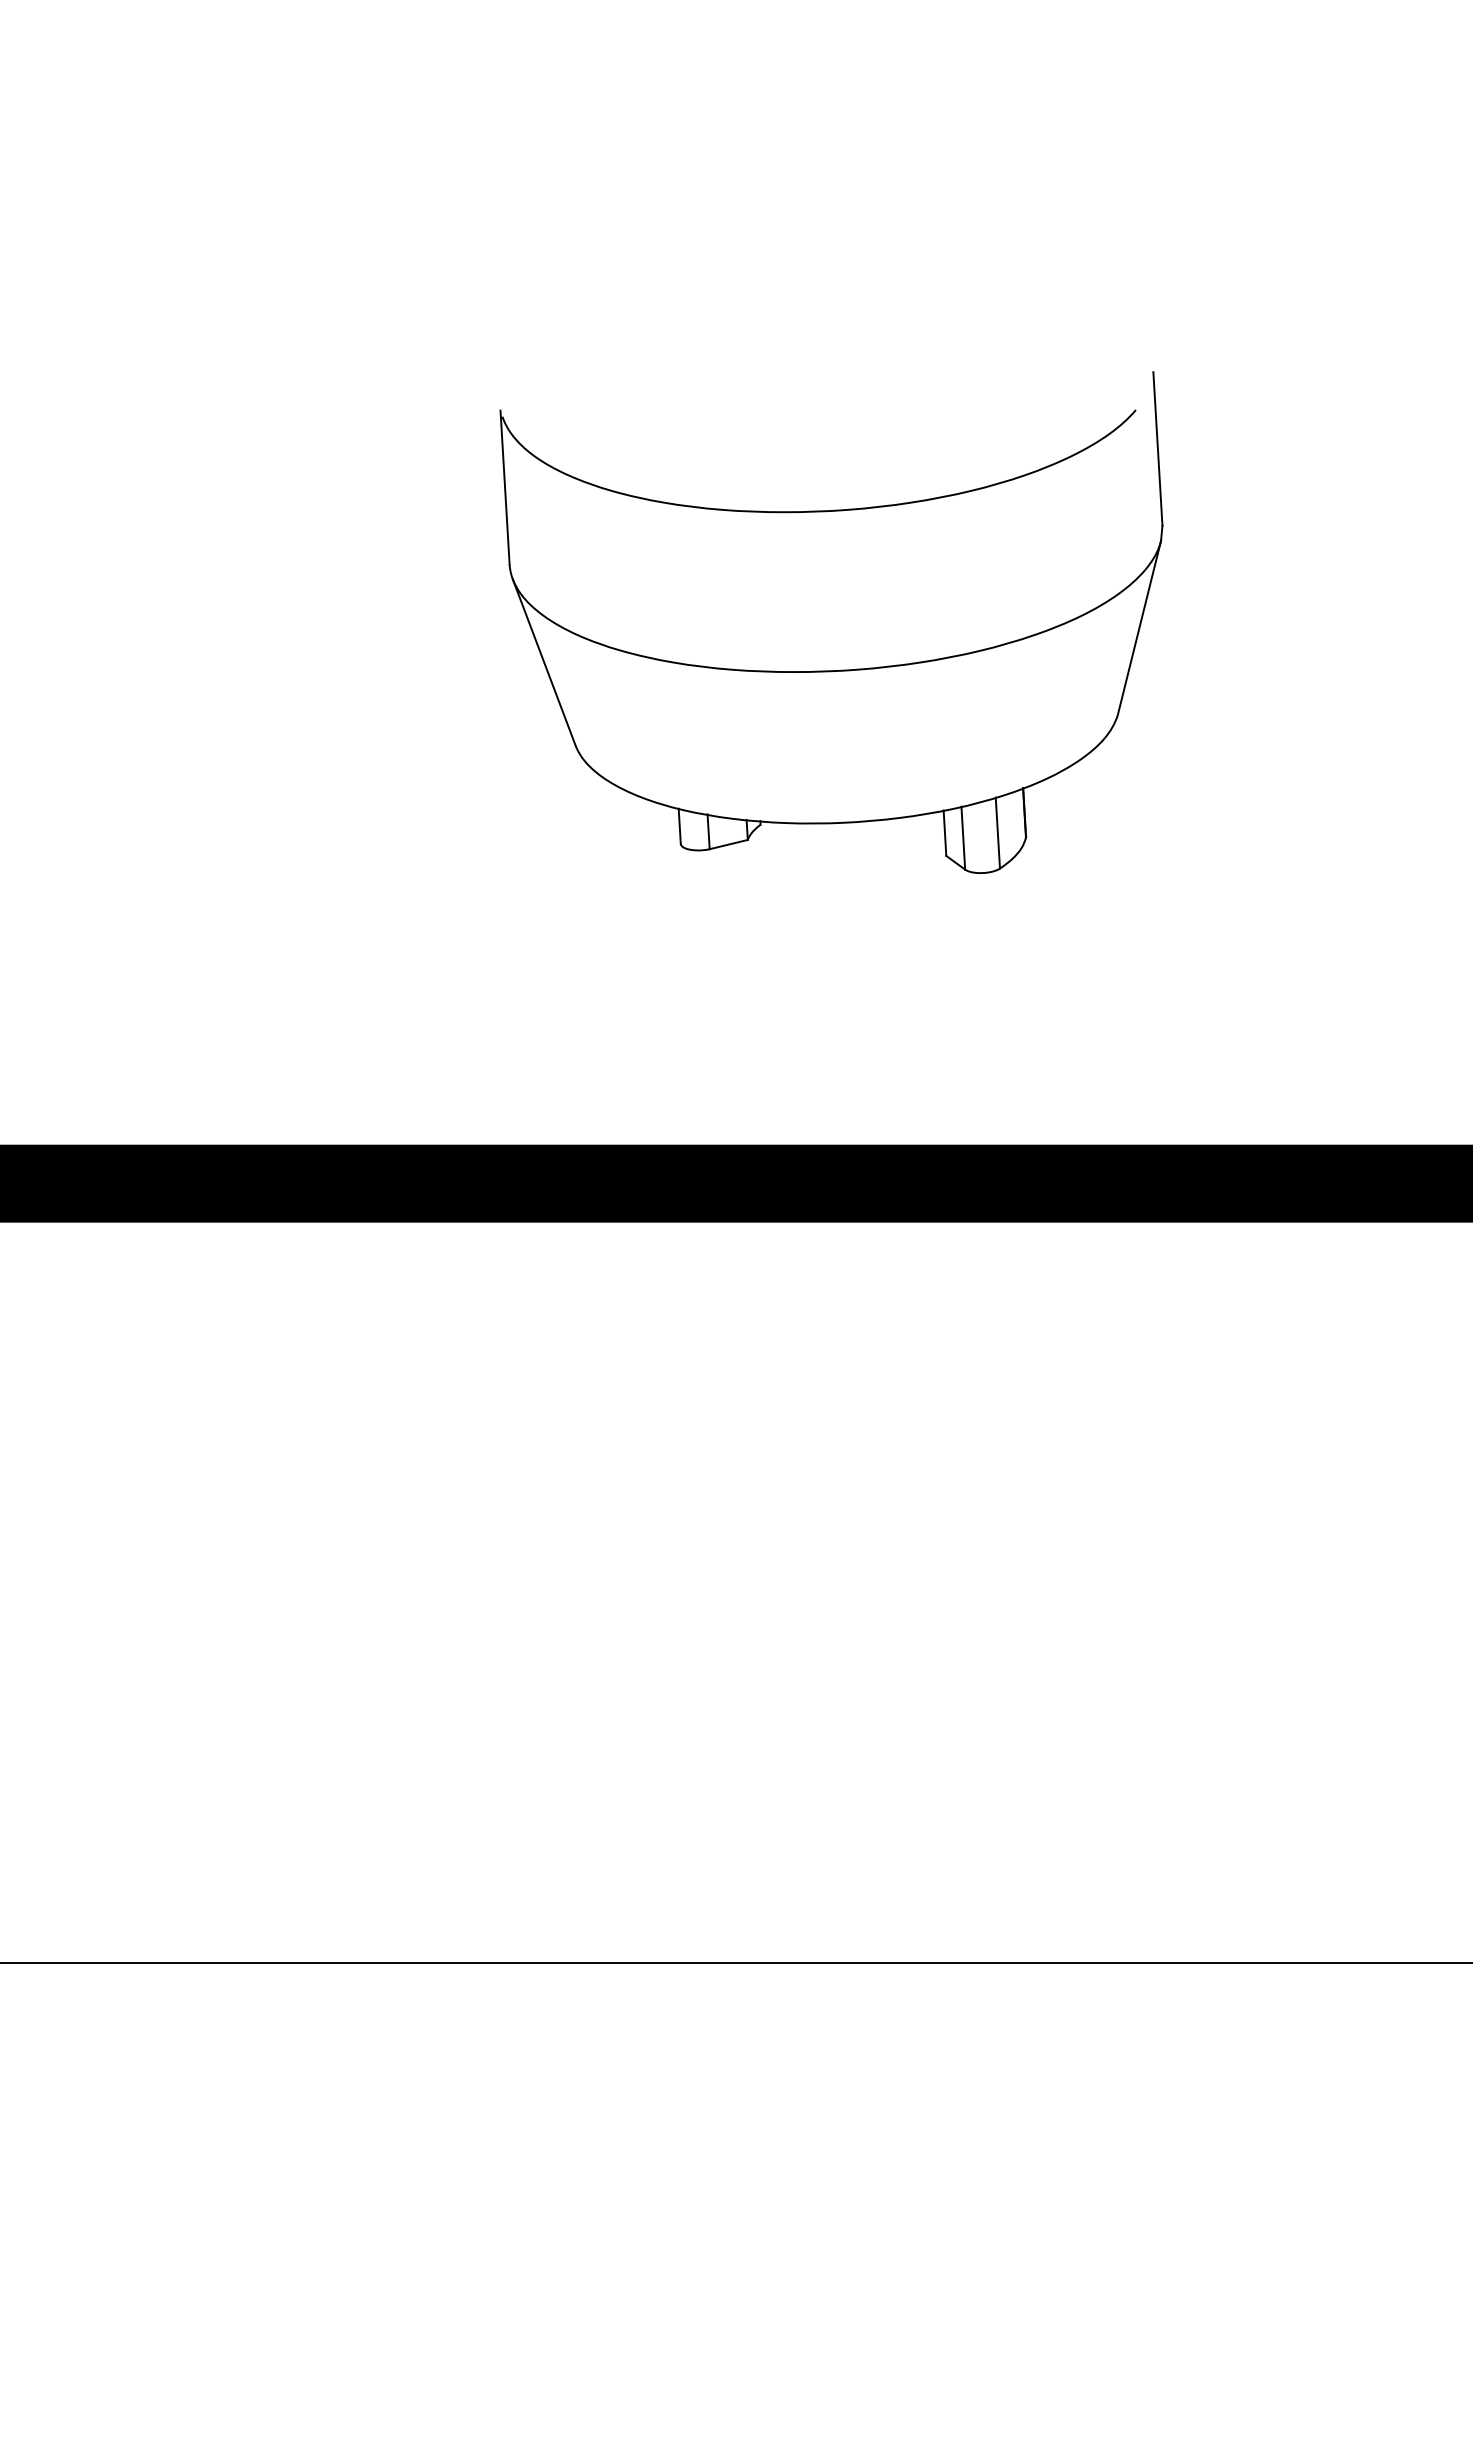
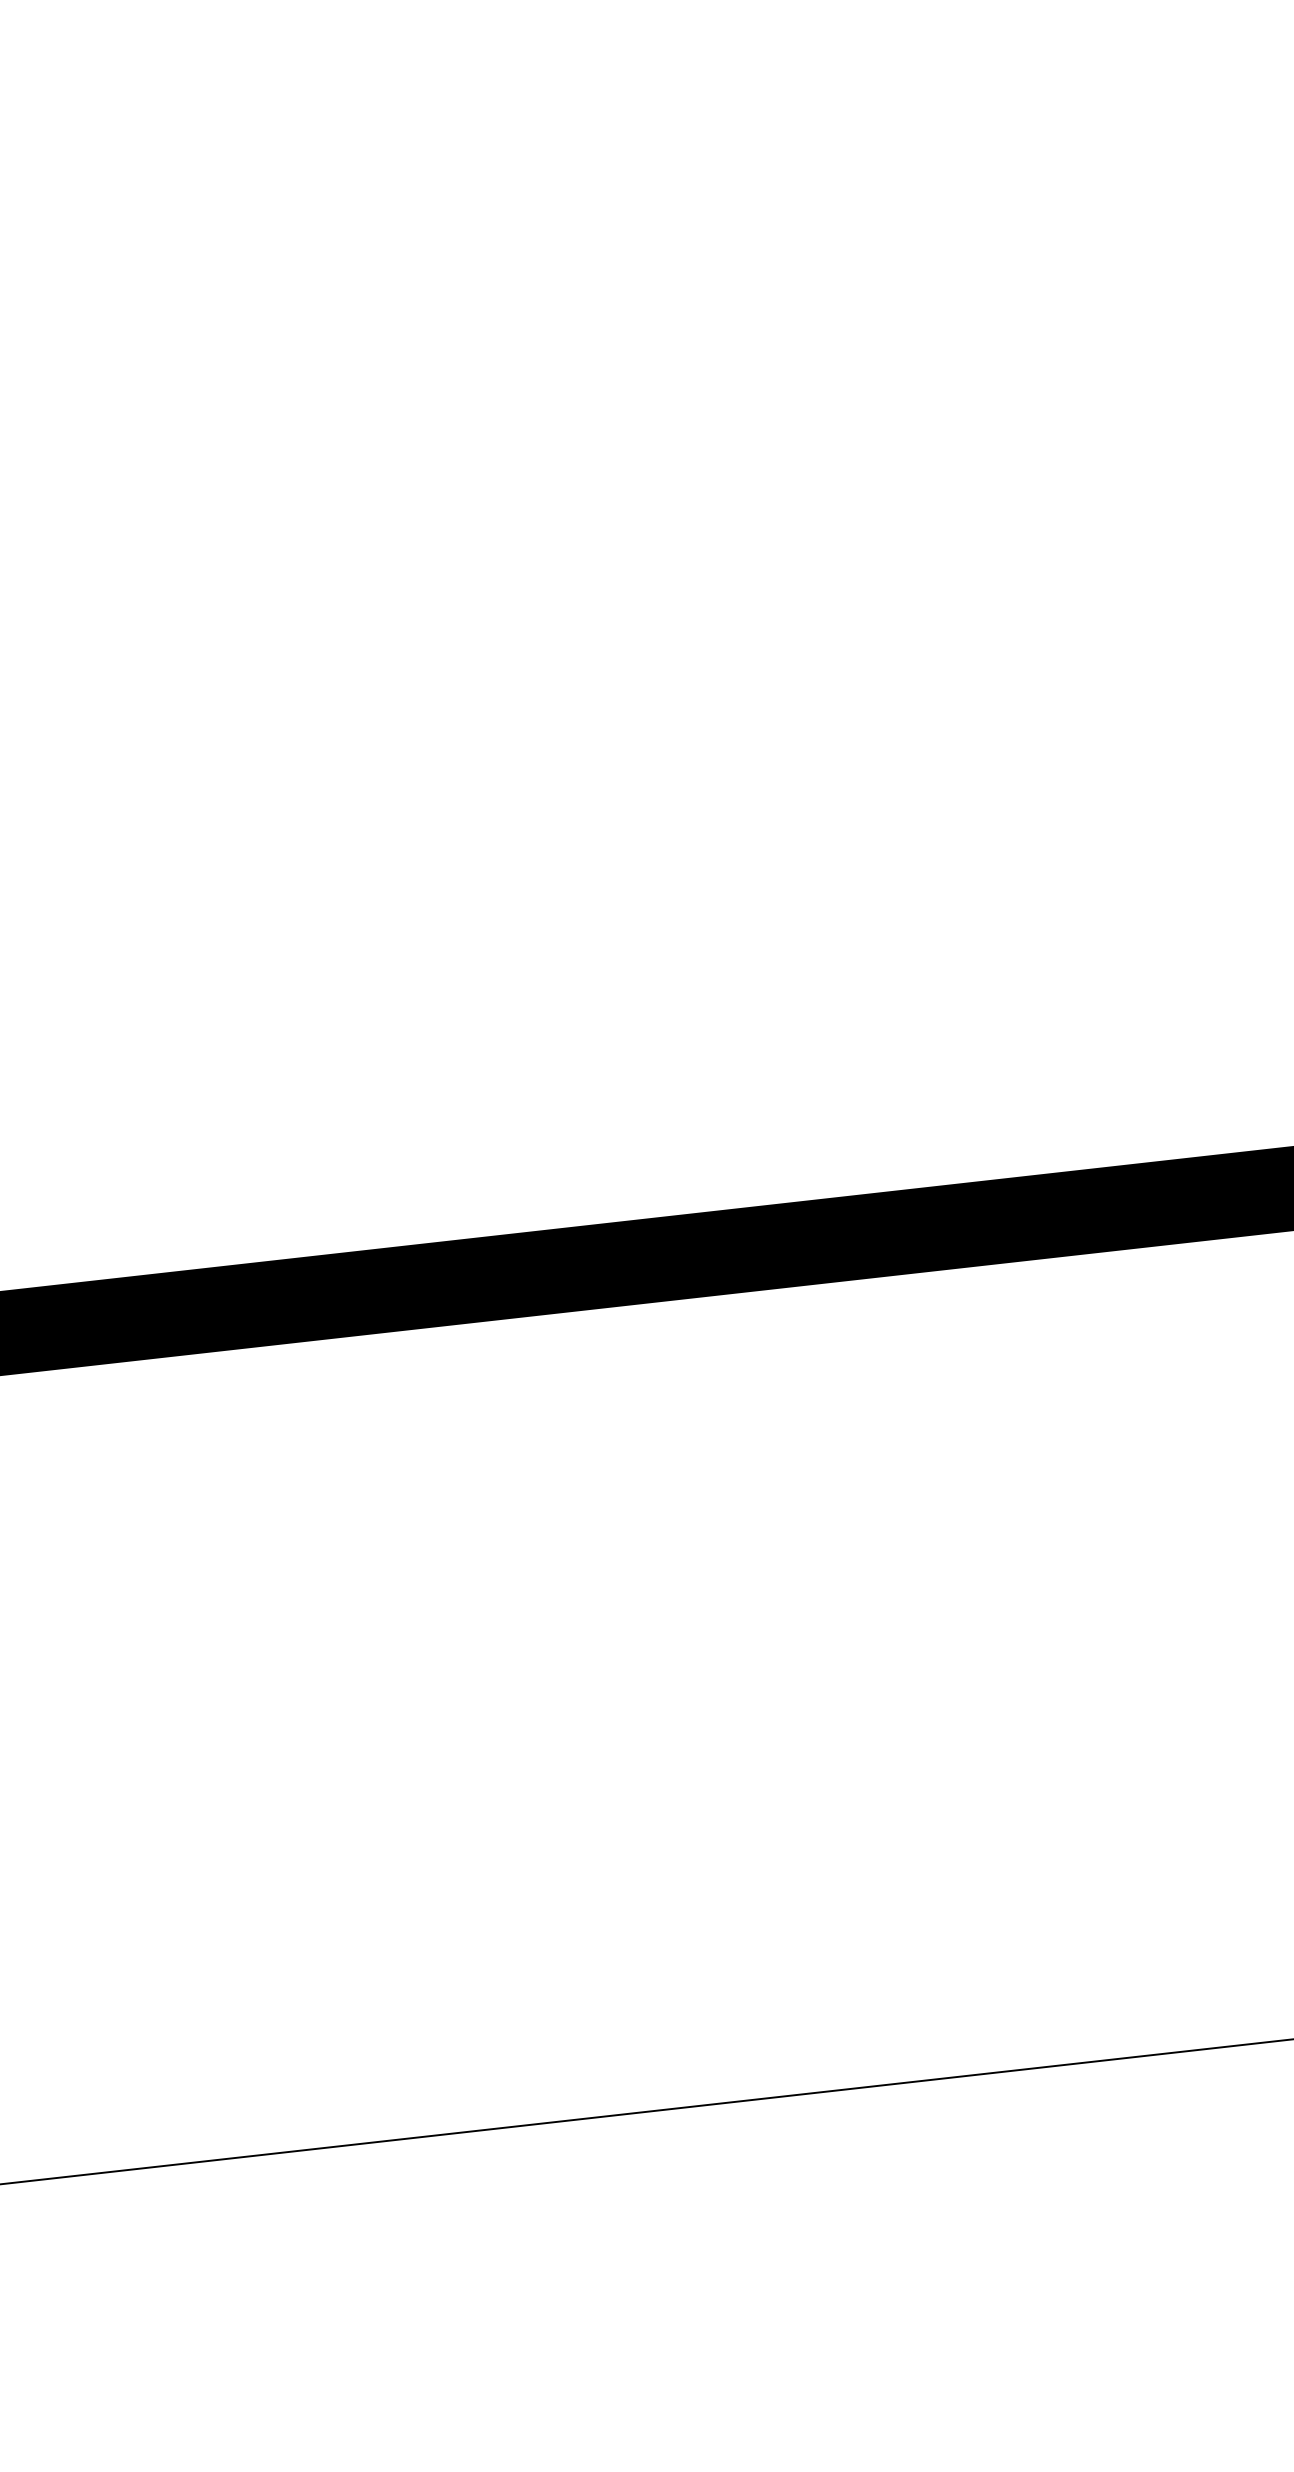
part: (831, 670) -> (728, 691), removed

